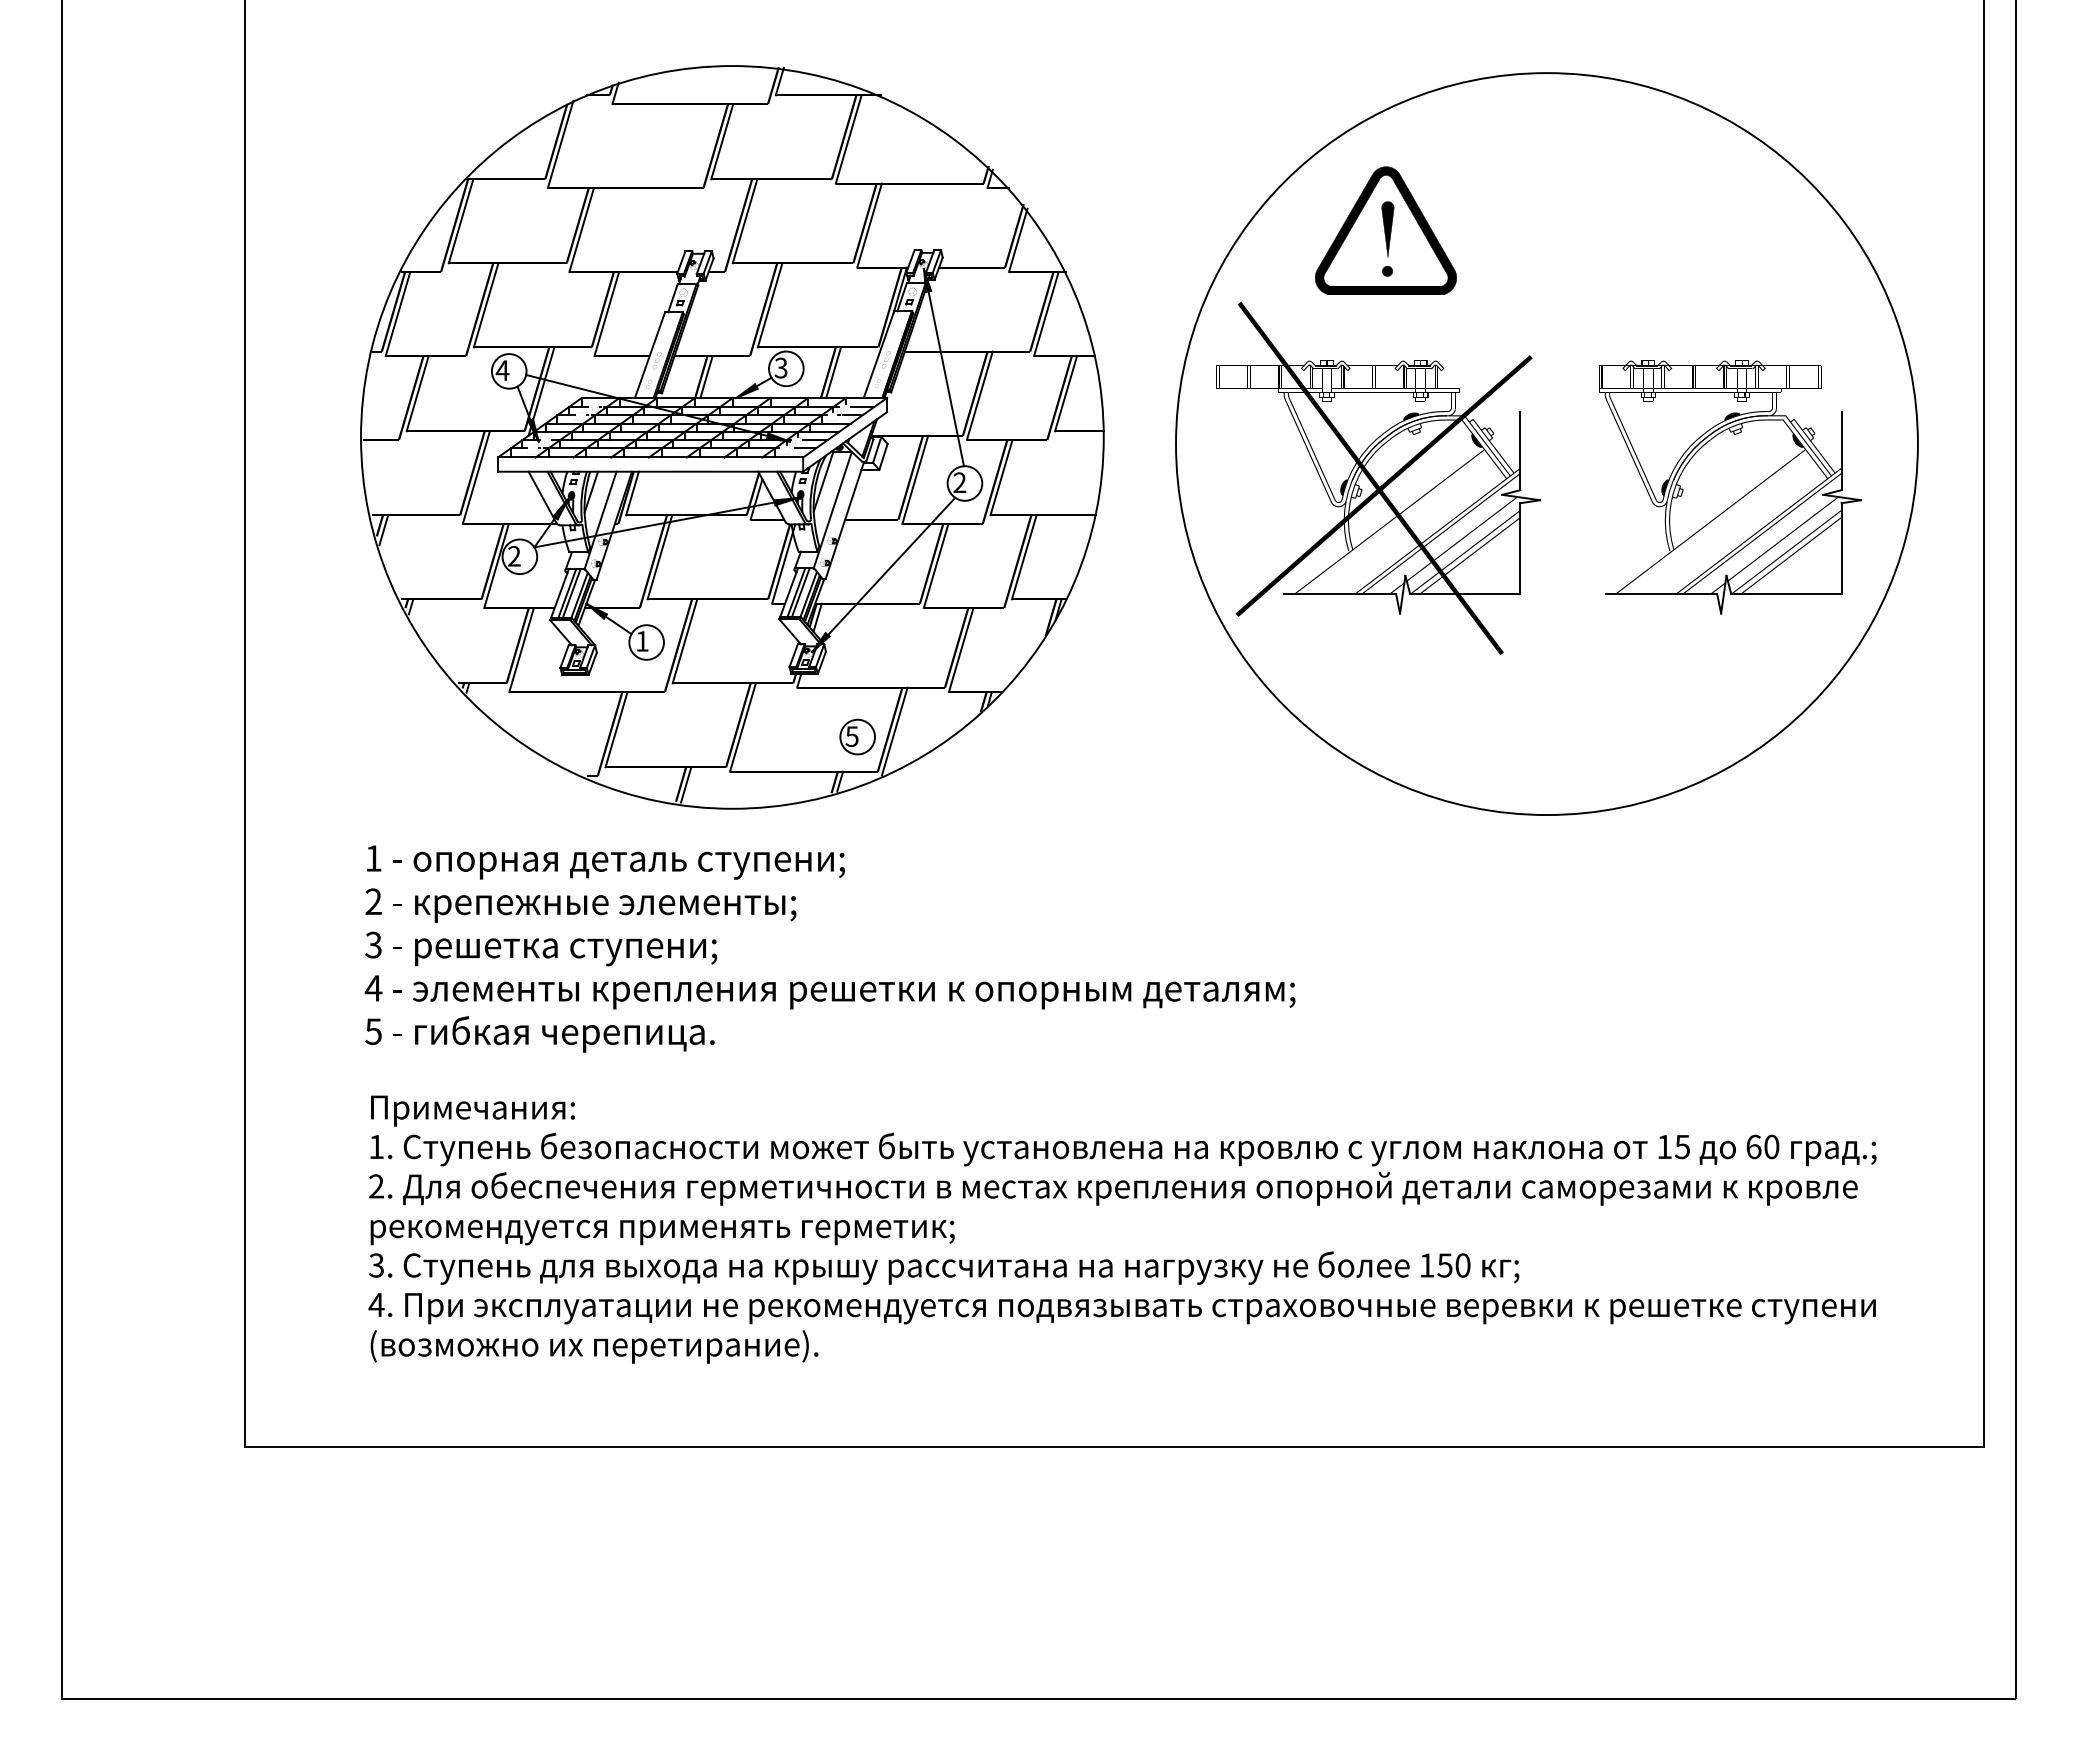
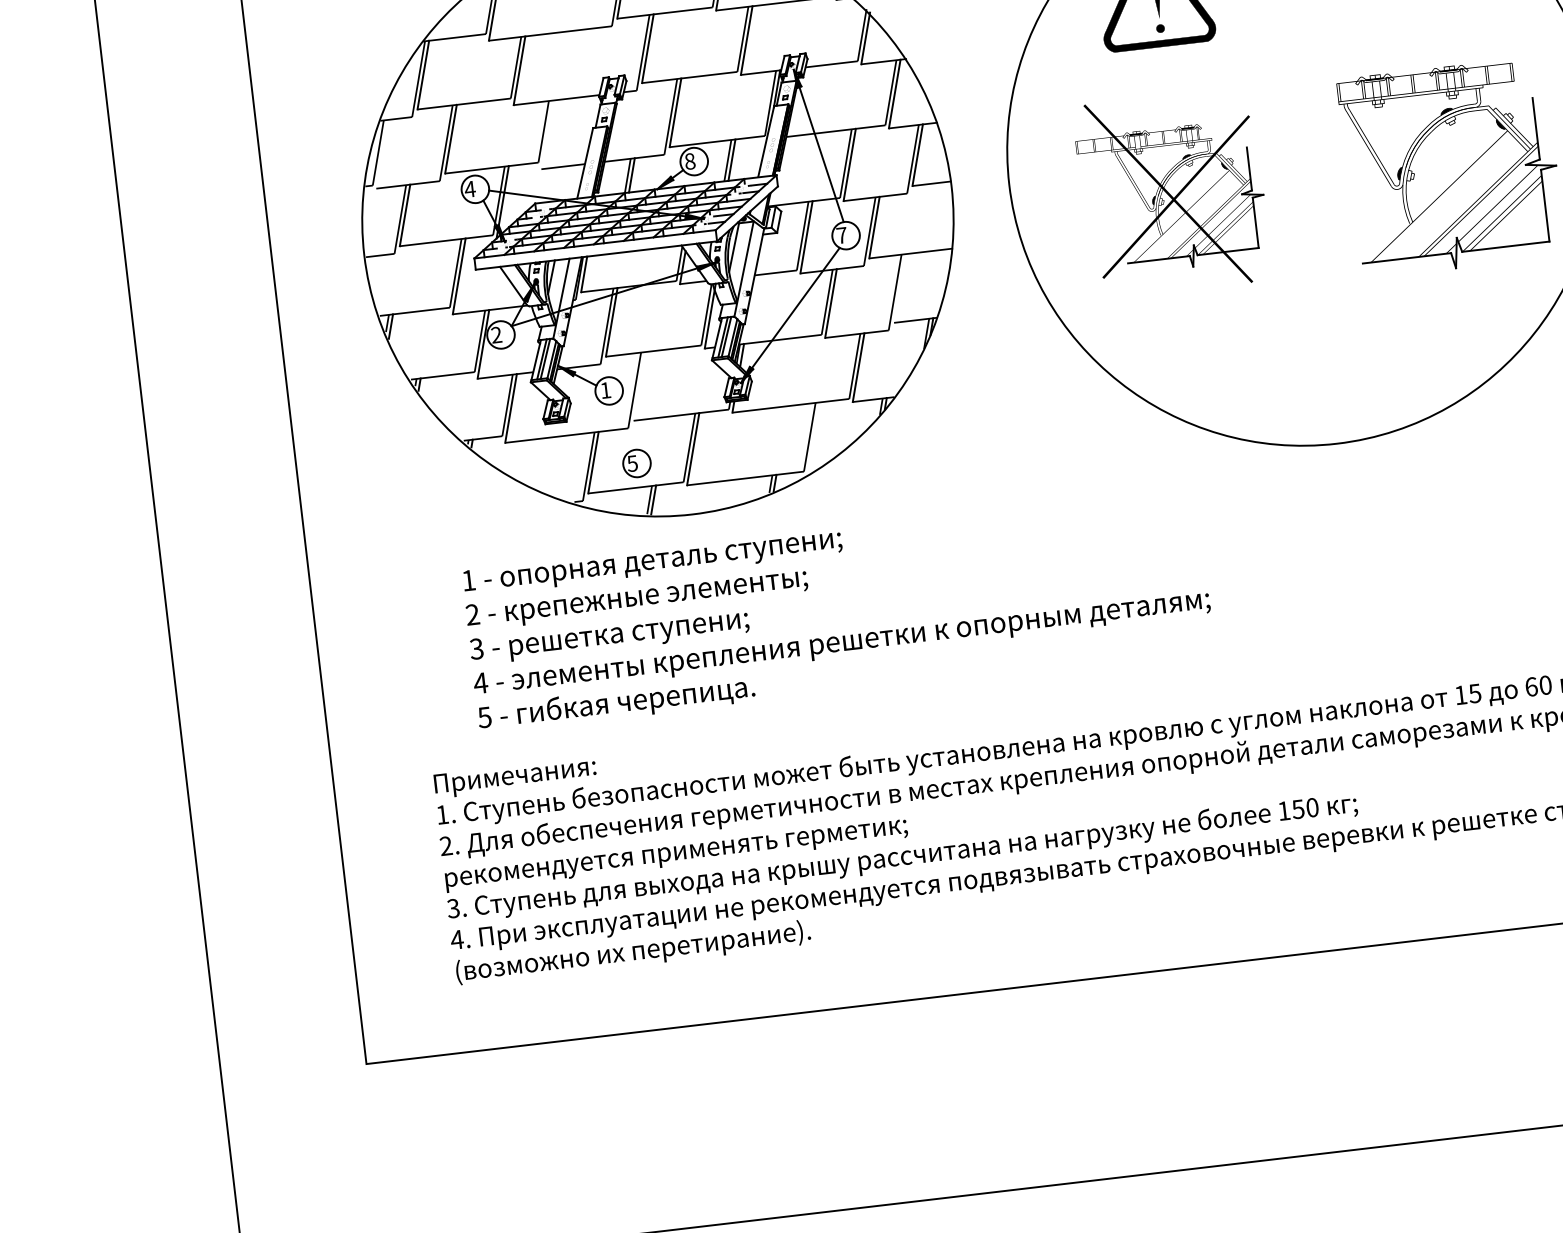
line: (397, 314) -> (381, 154), removed
line: (606, 314) -> (546, 135), removed
text: (780, 367) -> (689, 161), 3 -> 8
part: (1378, 478) -> (1172, 193), size x0.7
text: (959, 482) -> (841, 235), 2 -> 7
line: (1023, 557) -> (899, 288), removed
line: (684, 641) -> (639, 386), removed
line: (894, 731) -> (813, 438), removed
part: (857, 736) -> (636, 463), moved
text: (829, 948) -> (837, 609), moved

